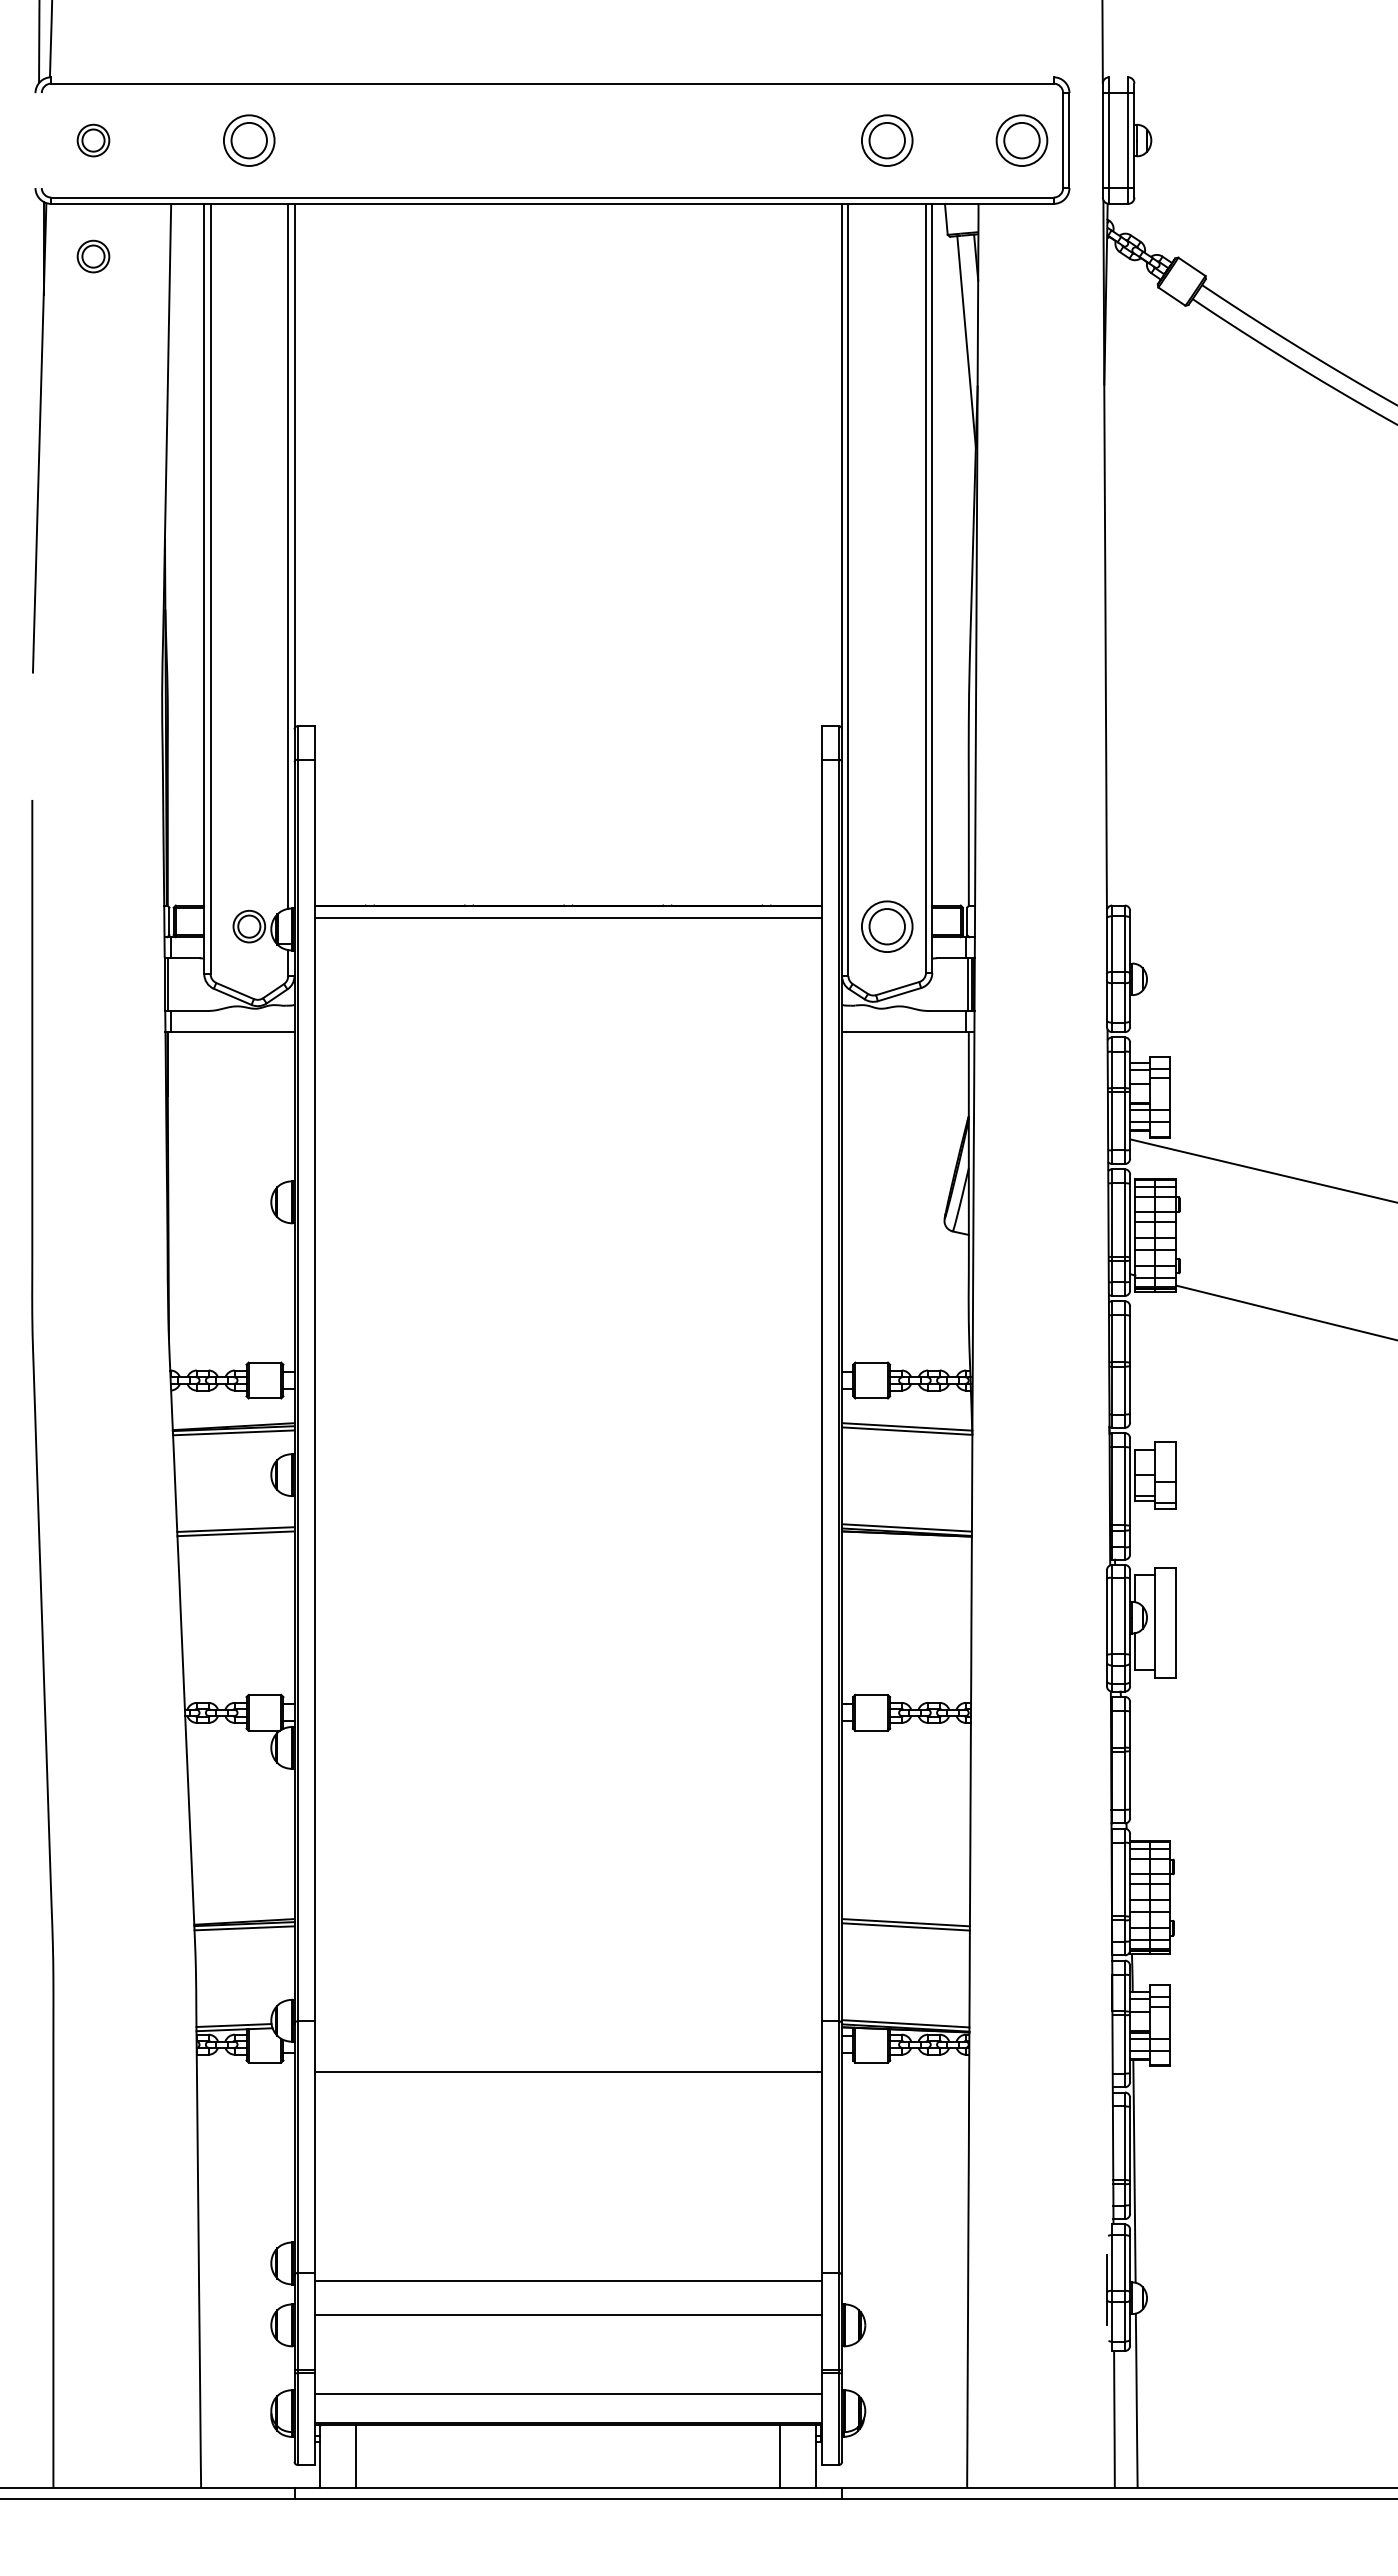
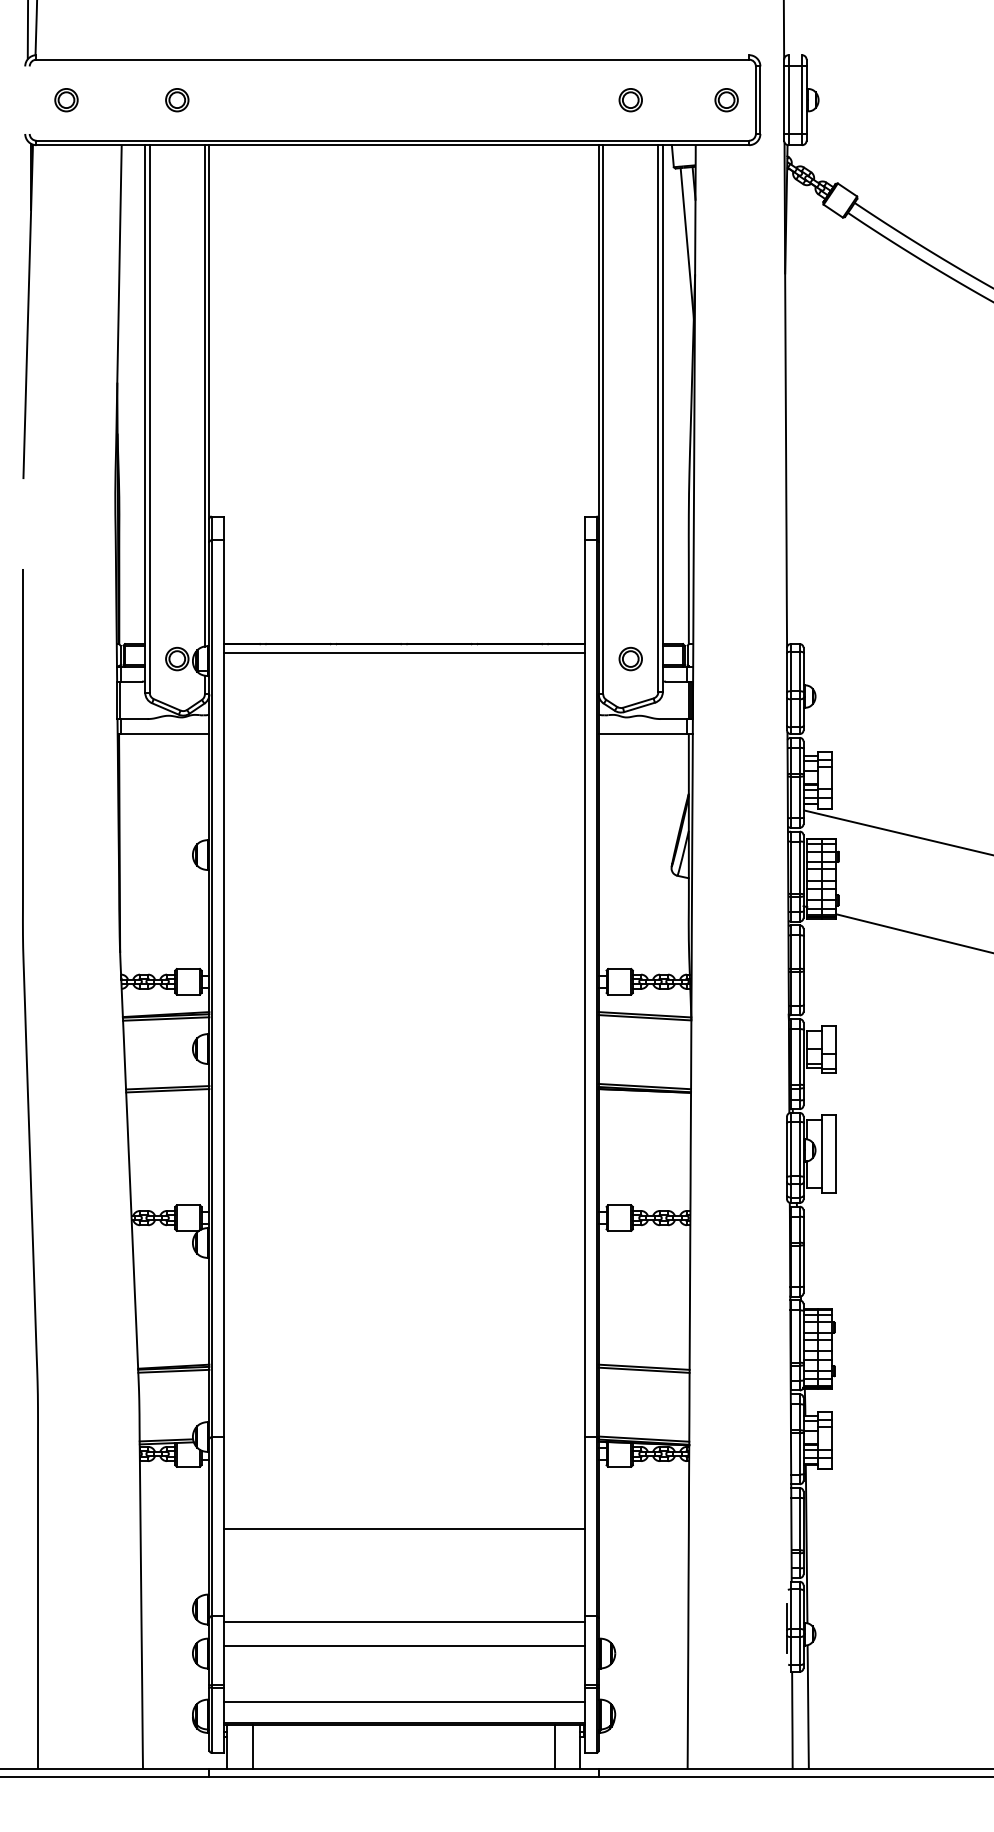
part: (249, 140) -> (177, 100), size x0.62
part: (886, 140) -> (630, 100), size x0.62
part: (1021, 140) -> (726, 100), size x0.62
part: (93, 256) -> (66, 182), removed
part: (886, 926) -> (630, 658), size x0.62
line: (568, 2071) -> (404, 1529), moved

